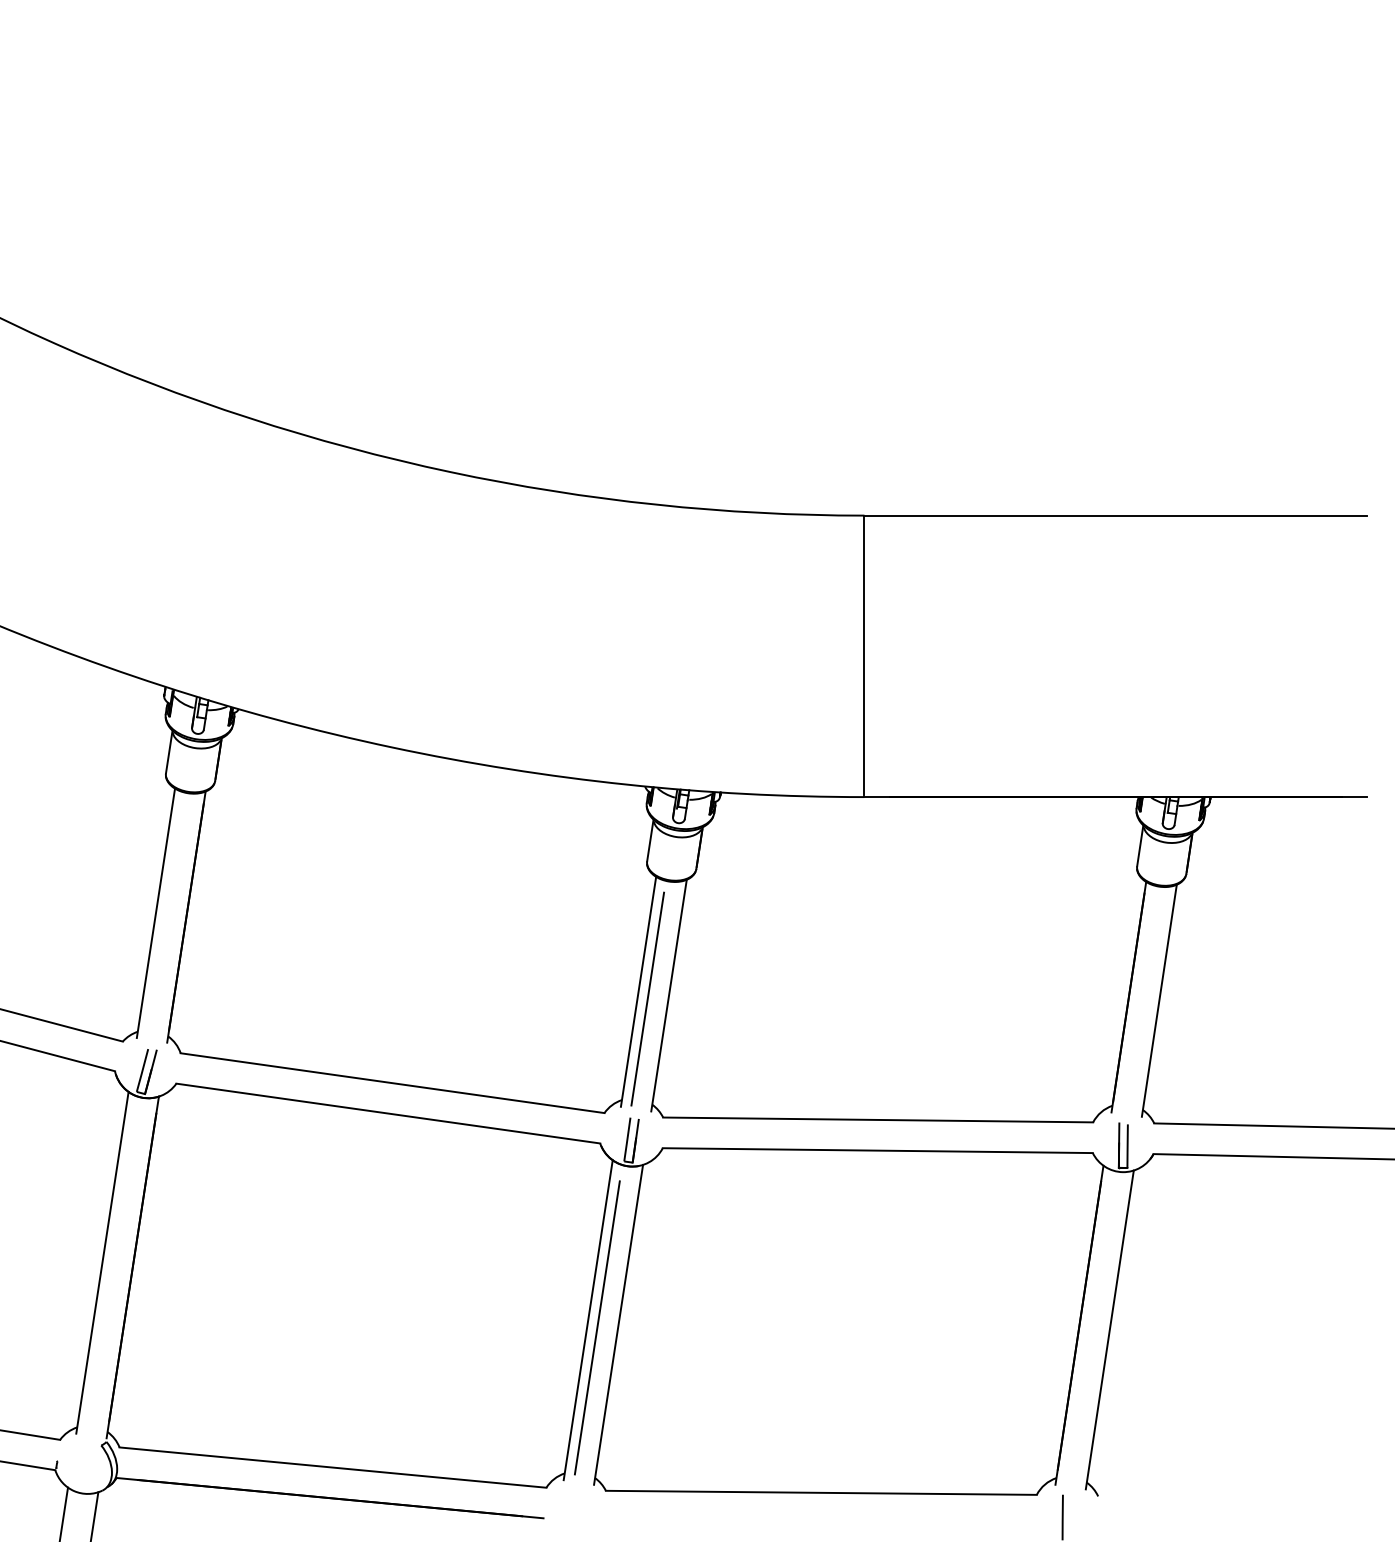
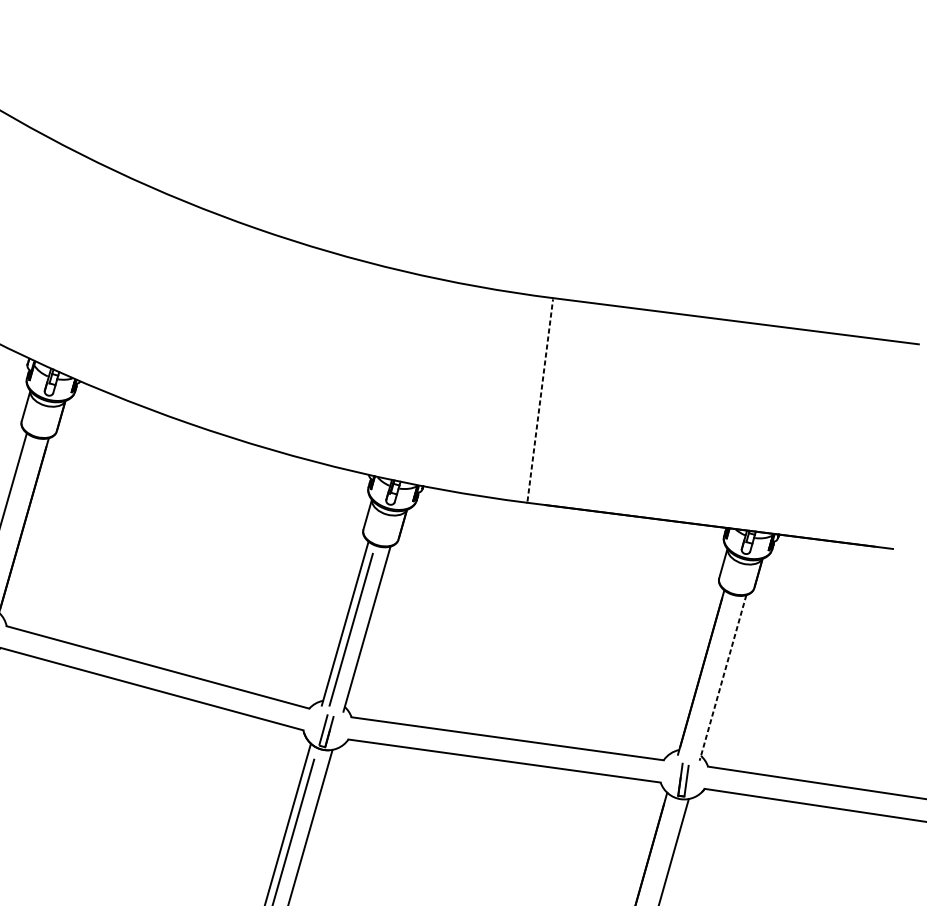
line: (864, 655) -> (540, 399), solid -> dashed
line: (1159, 1001) -> (723, 678), solid -> dashed

